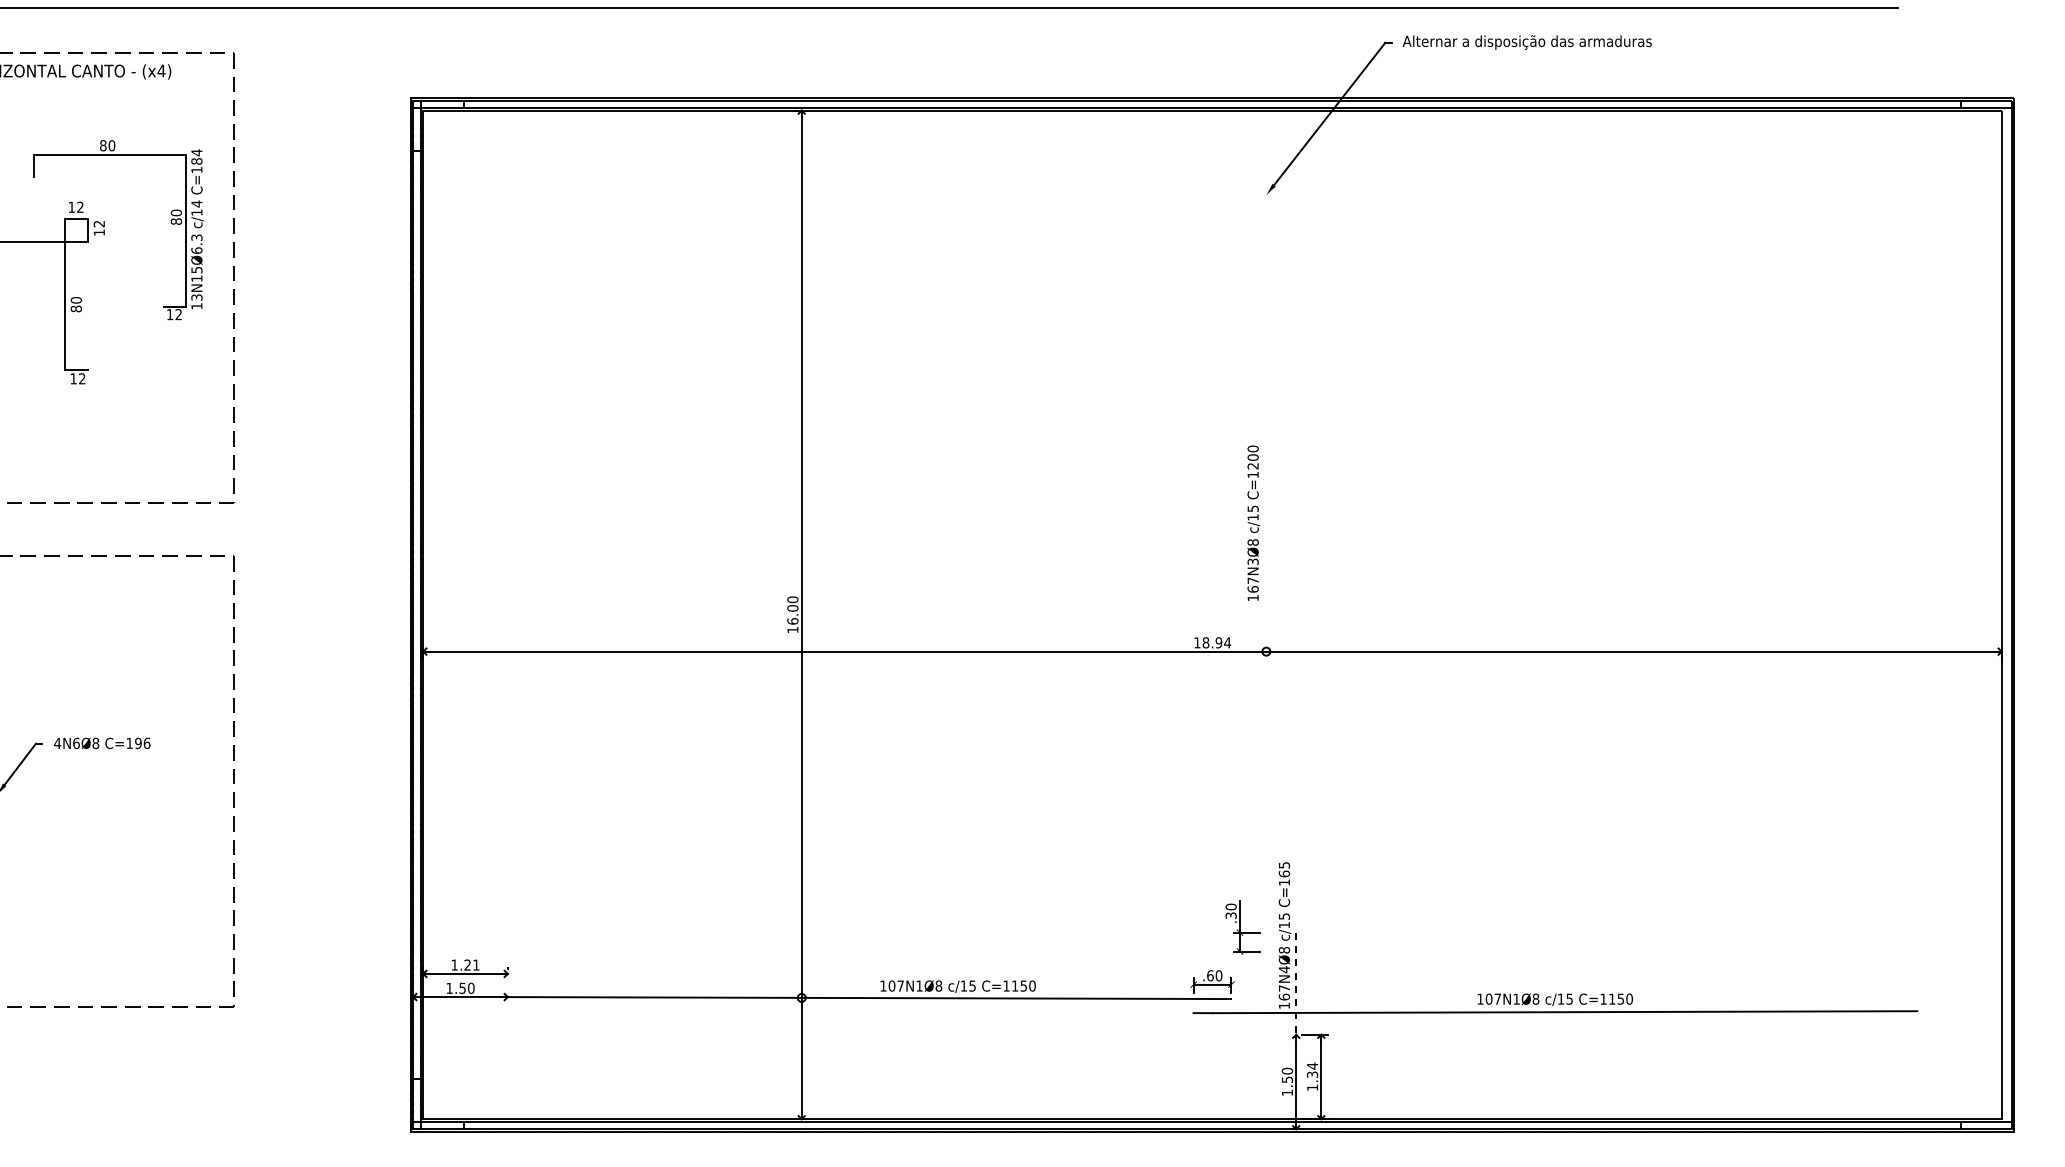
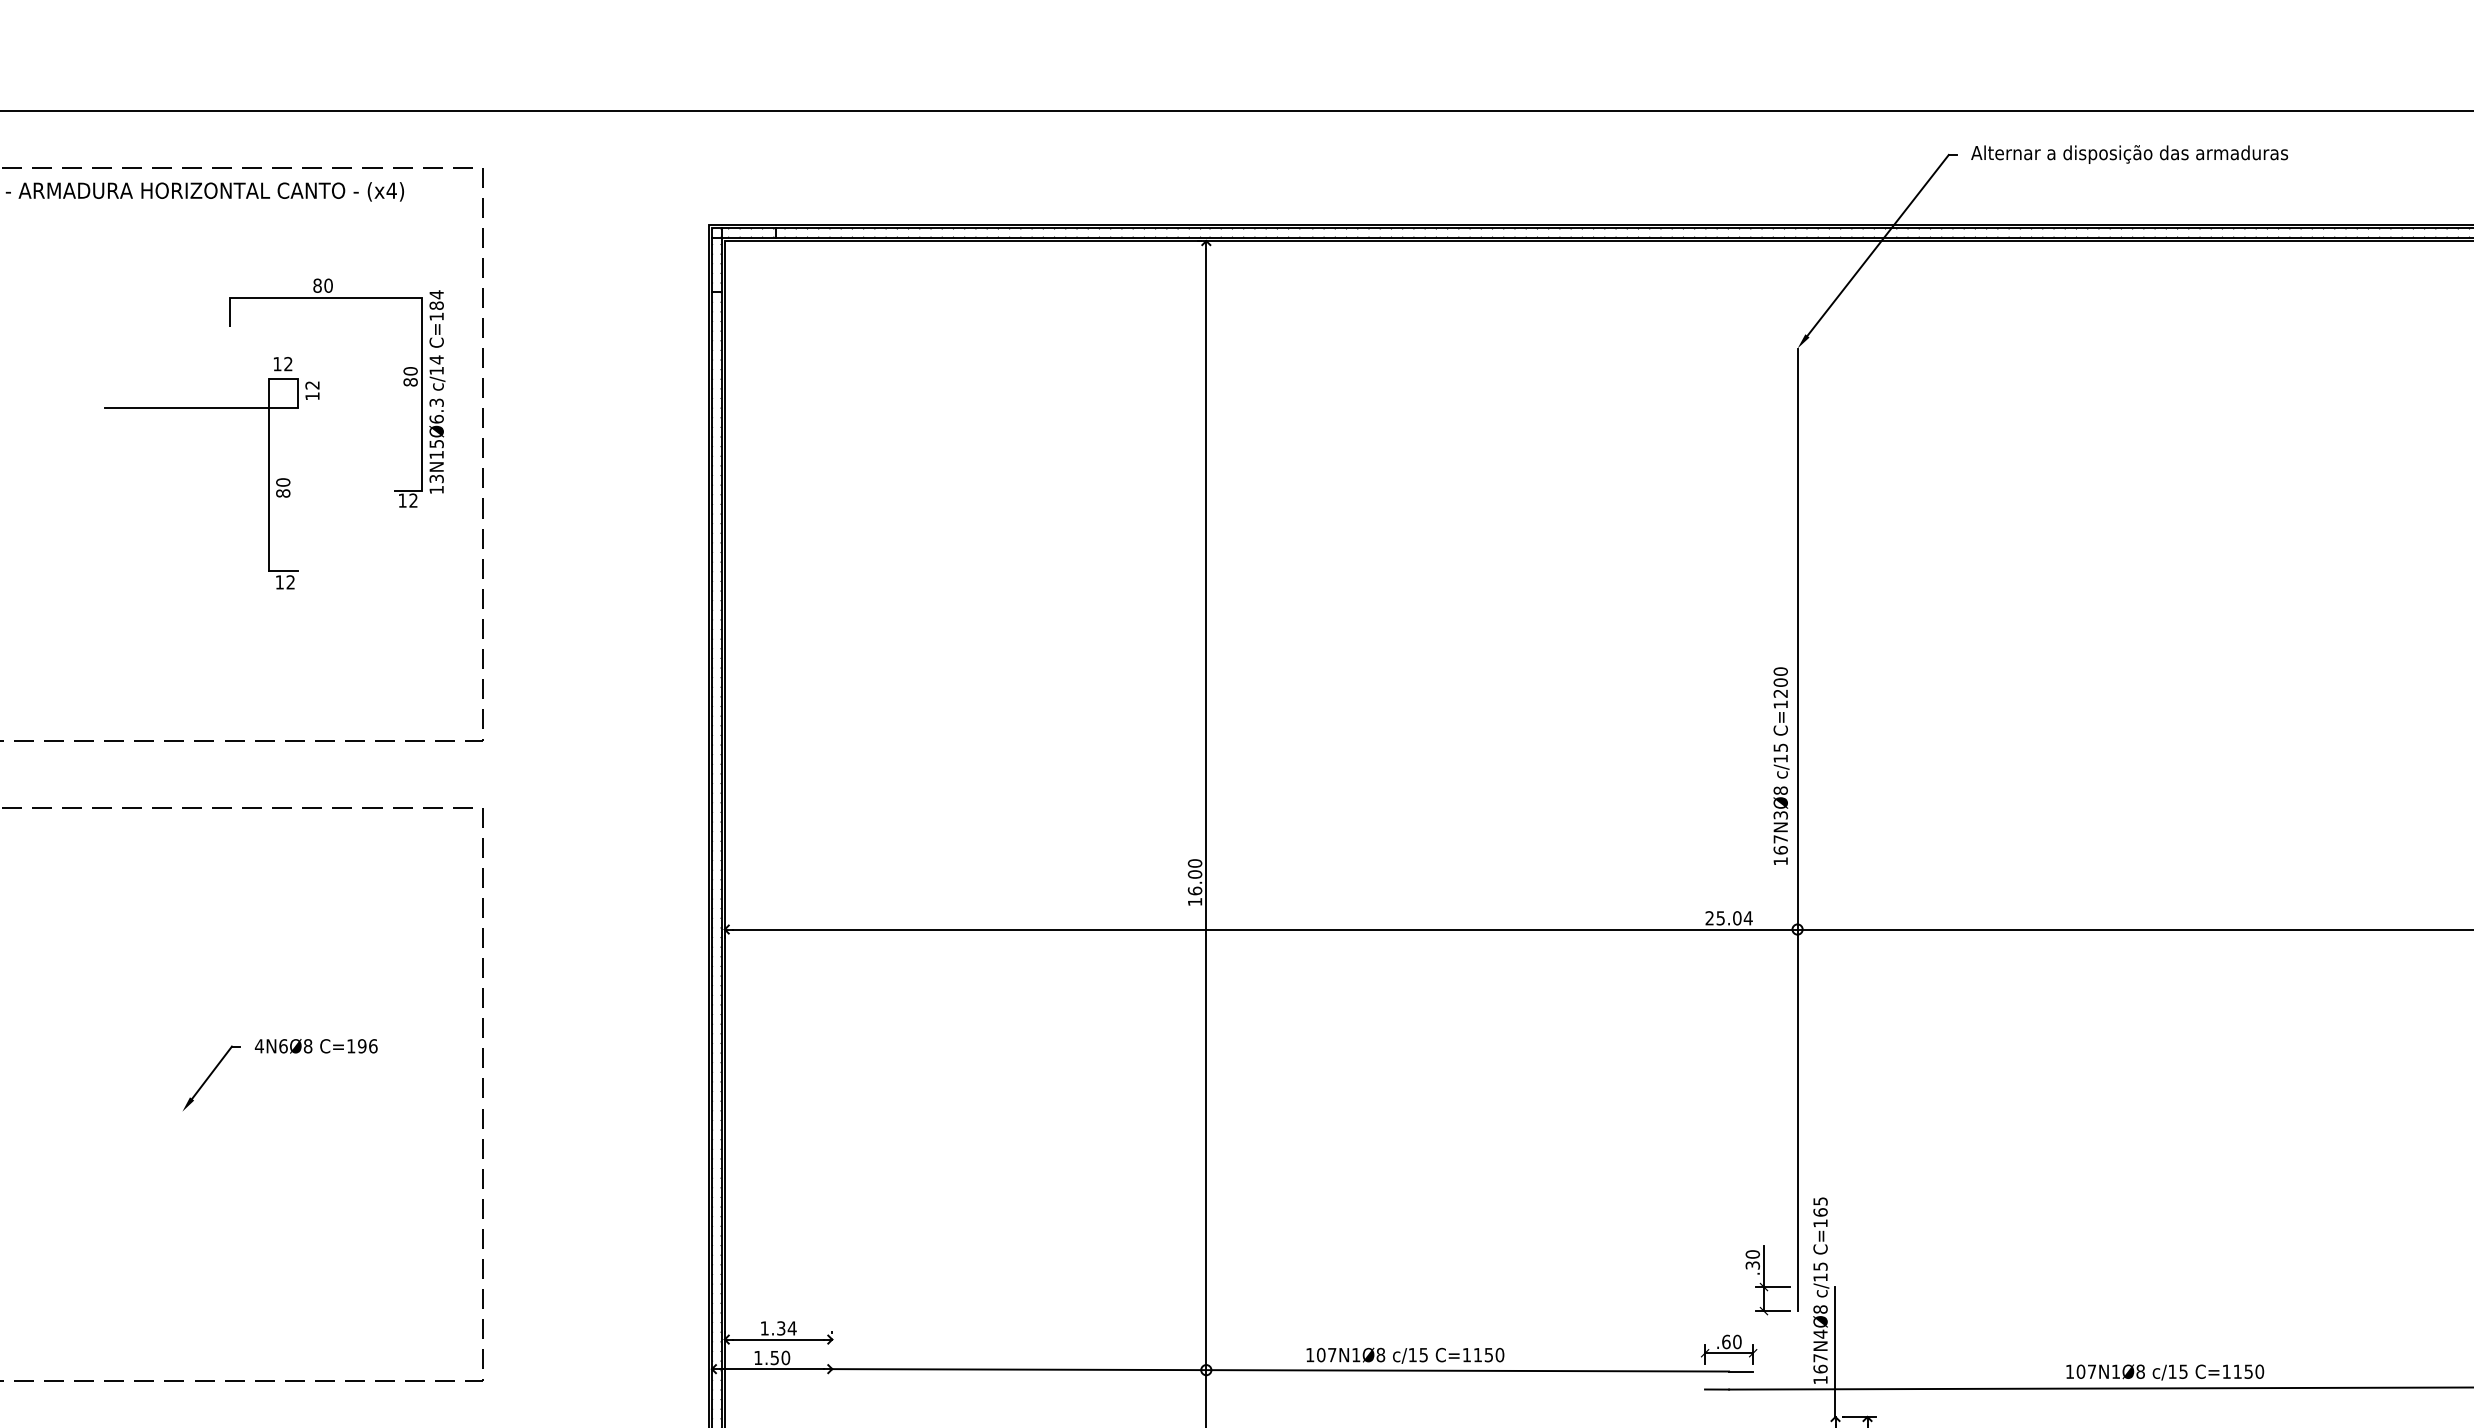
line: (1266, 573) -> (1797, 830), added
text: (1208, 642) -> (1723, 917), 18.94 -> 25.04
text: (471, 964) -> (786, 1327), 1.21 -> 1.34
line: (1296, 984) -> (1835, 1353), dashed -> solid

